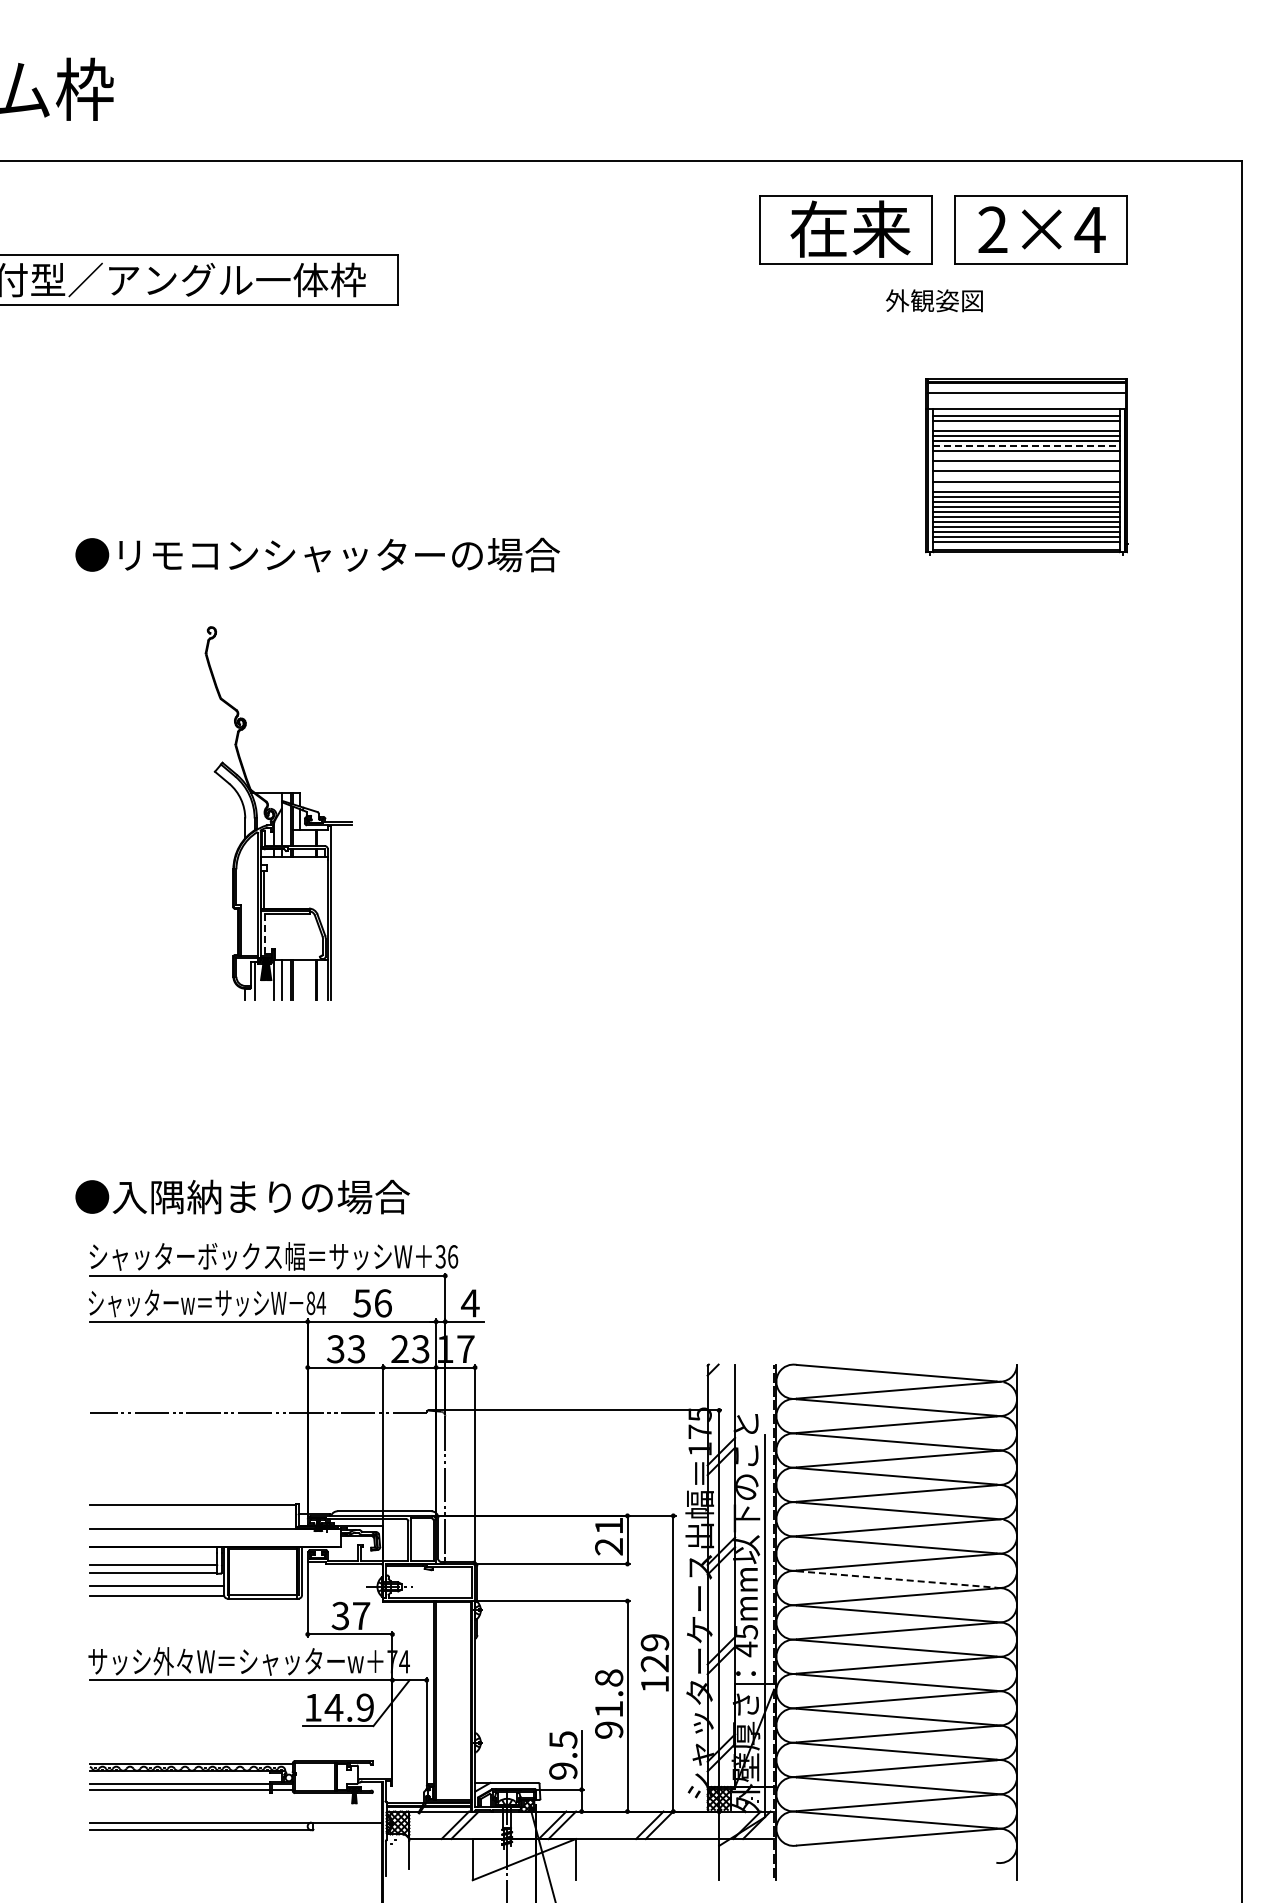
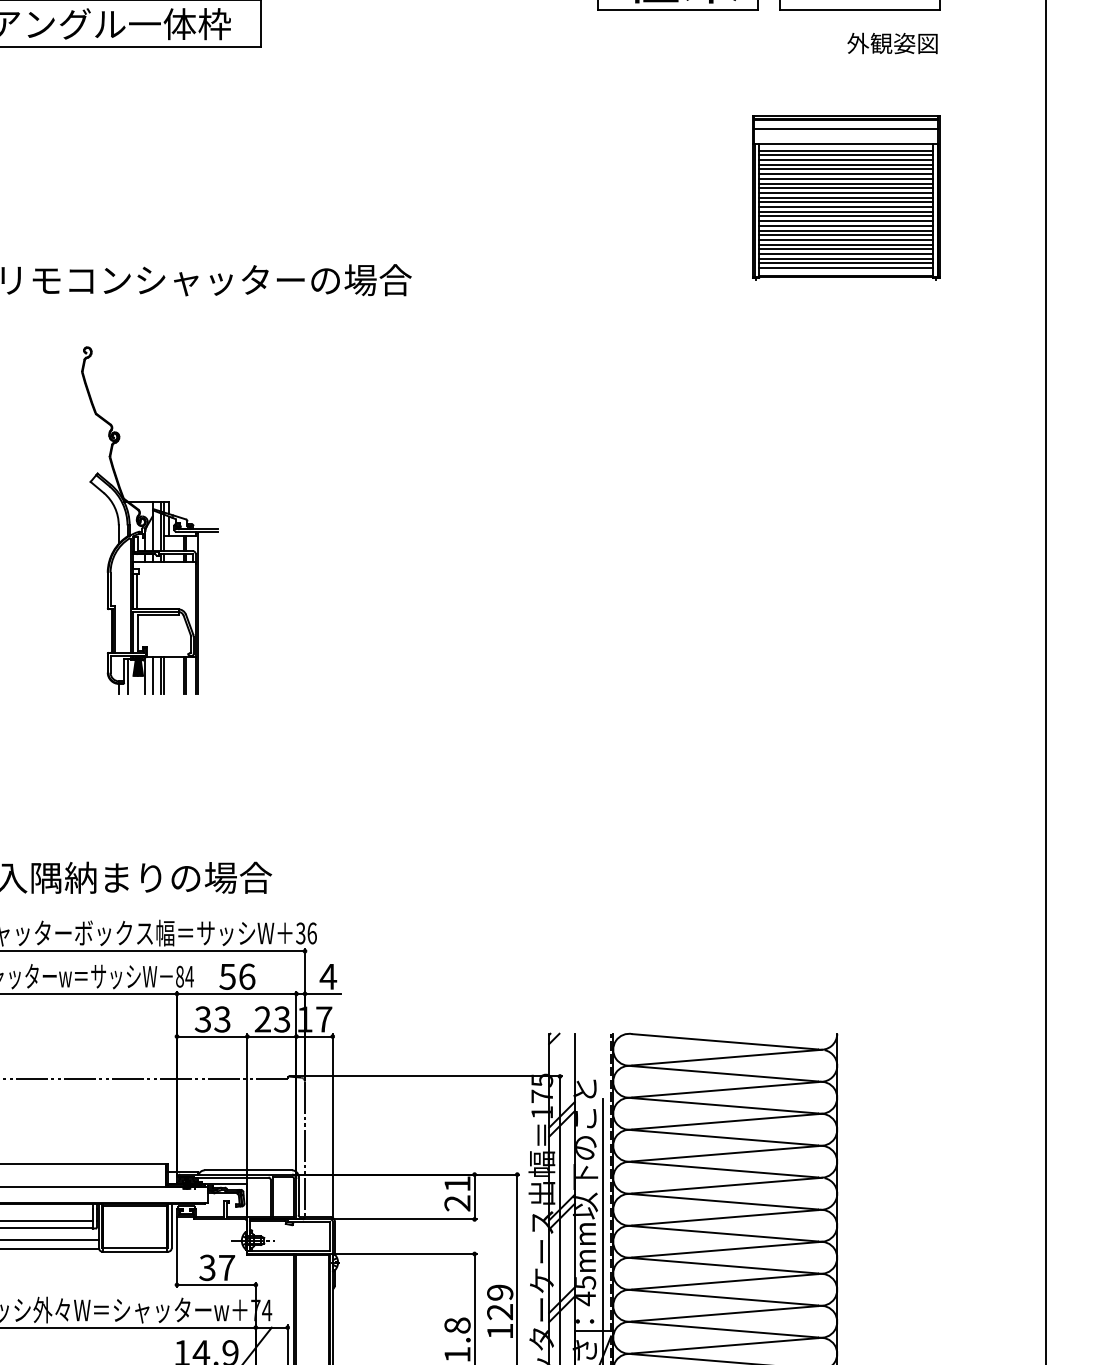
text: (934, 300) -> (892, 43), moved
line: (1026, 426) -> (846, 160), added
line: (1027, 446) -> (846, 179), dashed -> solid
line: (1026, 456) -> (846, 188), added
line: (1026, 466) -> (846, 197), added
line: (1026, 476) -> (846, 207), added
line: (1026, 486) -> (846, 216), added
line: (265, 933) -> (137, 632), dashed -> solid
line: (896, 1579) -> (725, 1233), dashed -> solid

